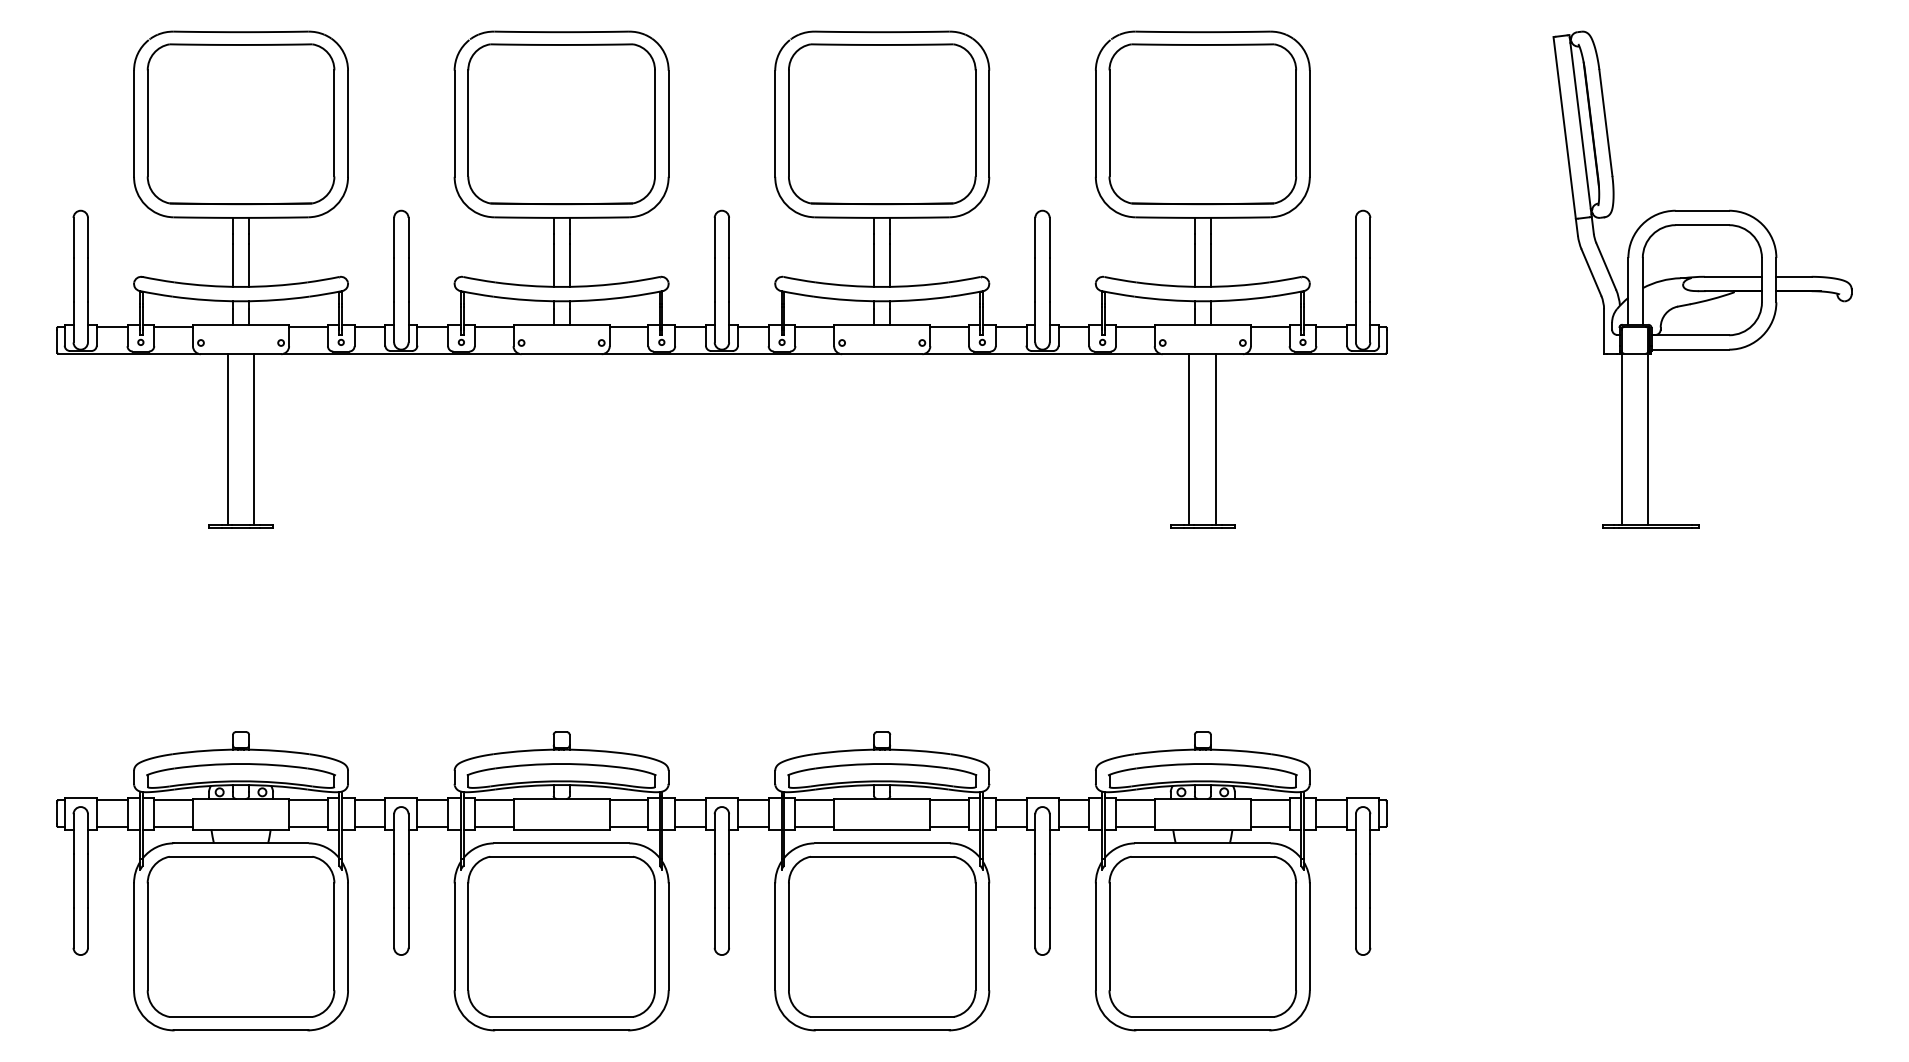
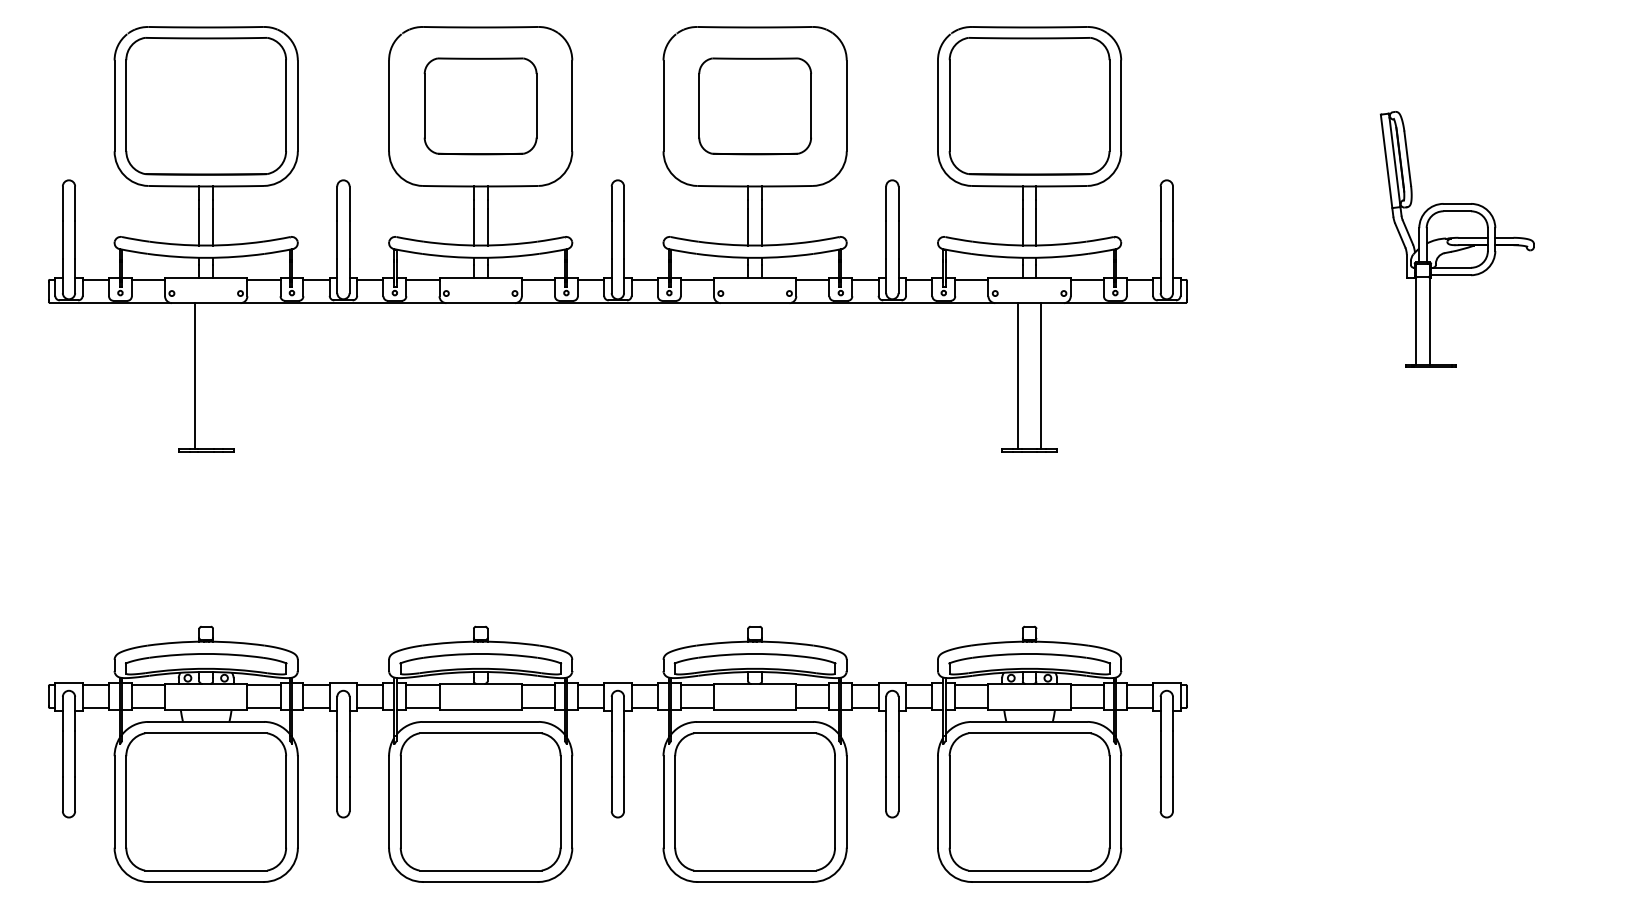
part: (561, 124) -> (480, 106), size x0.7
part: (882, 124) -> (755, 106), size x0.7
part: (1702, 279) -> (1457, 239), size x0.6
line: (254, 439) -> (217, 376), removed

